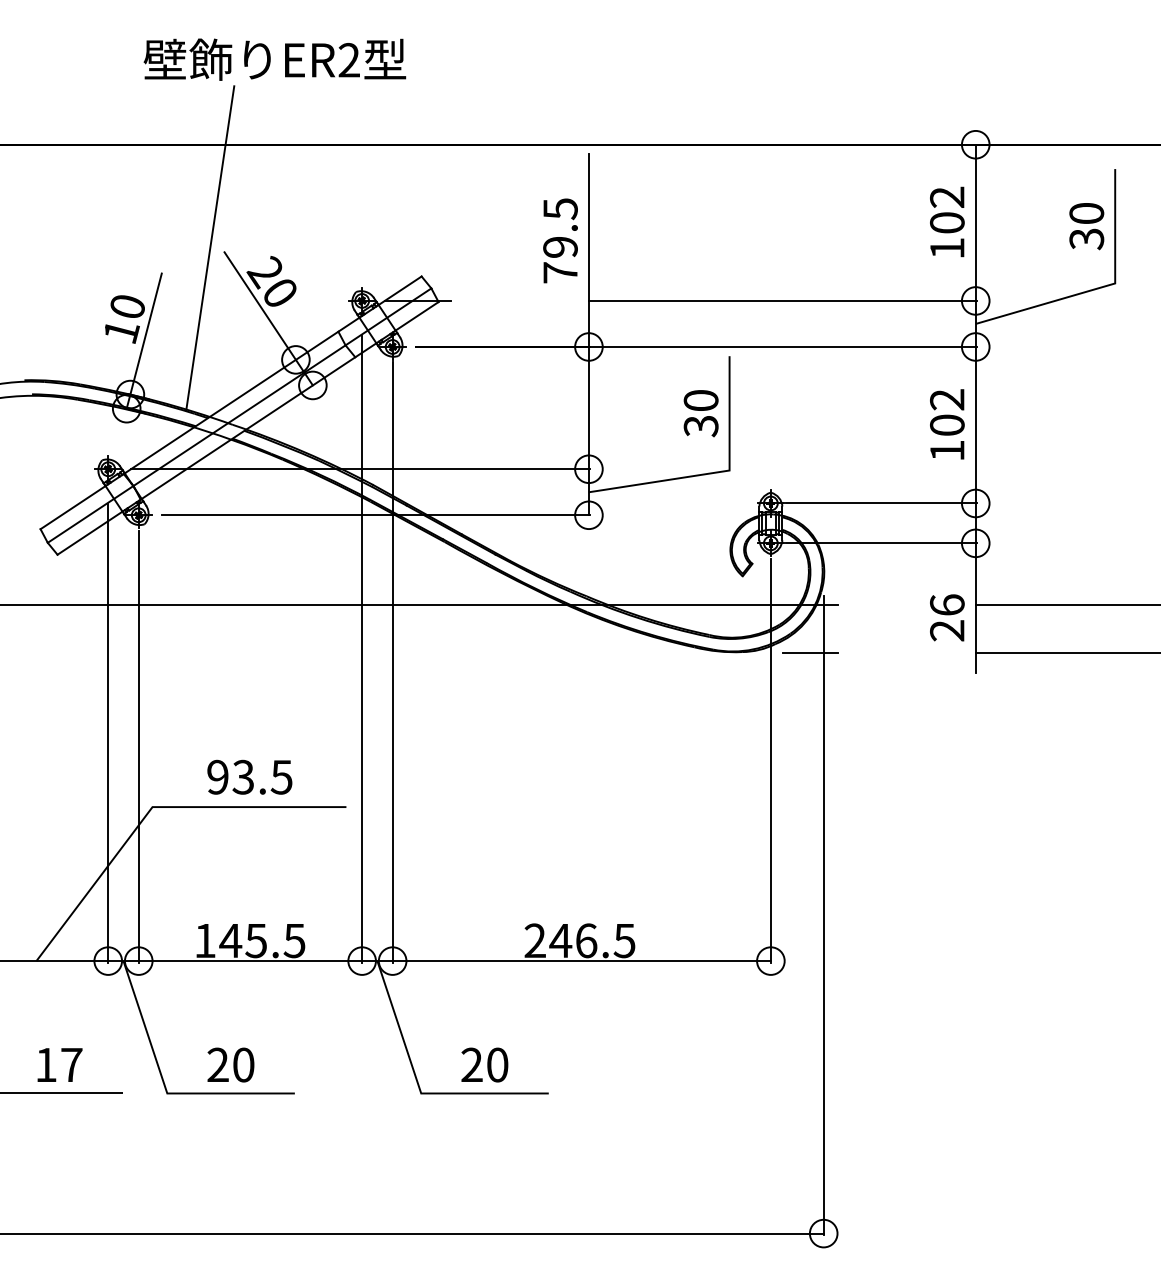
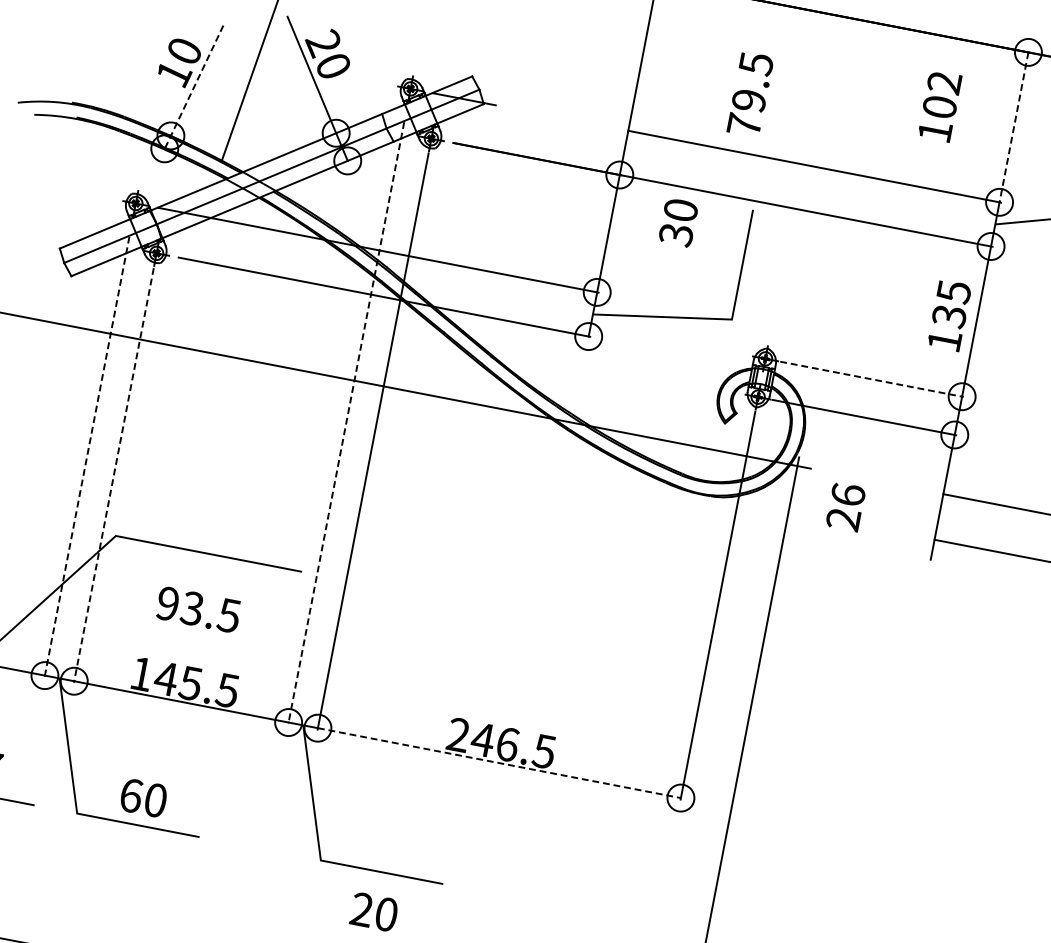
text: (947, 221) -> (940, 105), moved
line: (975, 223) -> (1013, 127), solid -> dashed
text: (560, 240) -> (750, 94), moved
line: (144, 341) -> (194, 87), solid -> dashed
text: (947, 412) -> (951, 304), 102 -> 135
text: (700, 413) -> (677, 222), moved
line: (881, 503) -> (871, 379), solid -> dashed
text: (947, 617) -> (846, 506), moved
line: (362, 649) -> (346, 423), solid -> dashed
line: (810, 652) -> (775, 509), removed
line: (108, 733) -> (87, 457), solid -> dashed
line: (138, 747) -> (113, 476), solid -> dashed
text: (249, 776) -> (198, 608), moved
line: (582, 961) -> (500, 763), solid -> dashed
text: (218, 1064) -> (131, 795), 20 -> 60
text: (484, 1064) -> (374, 911), moved

